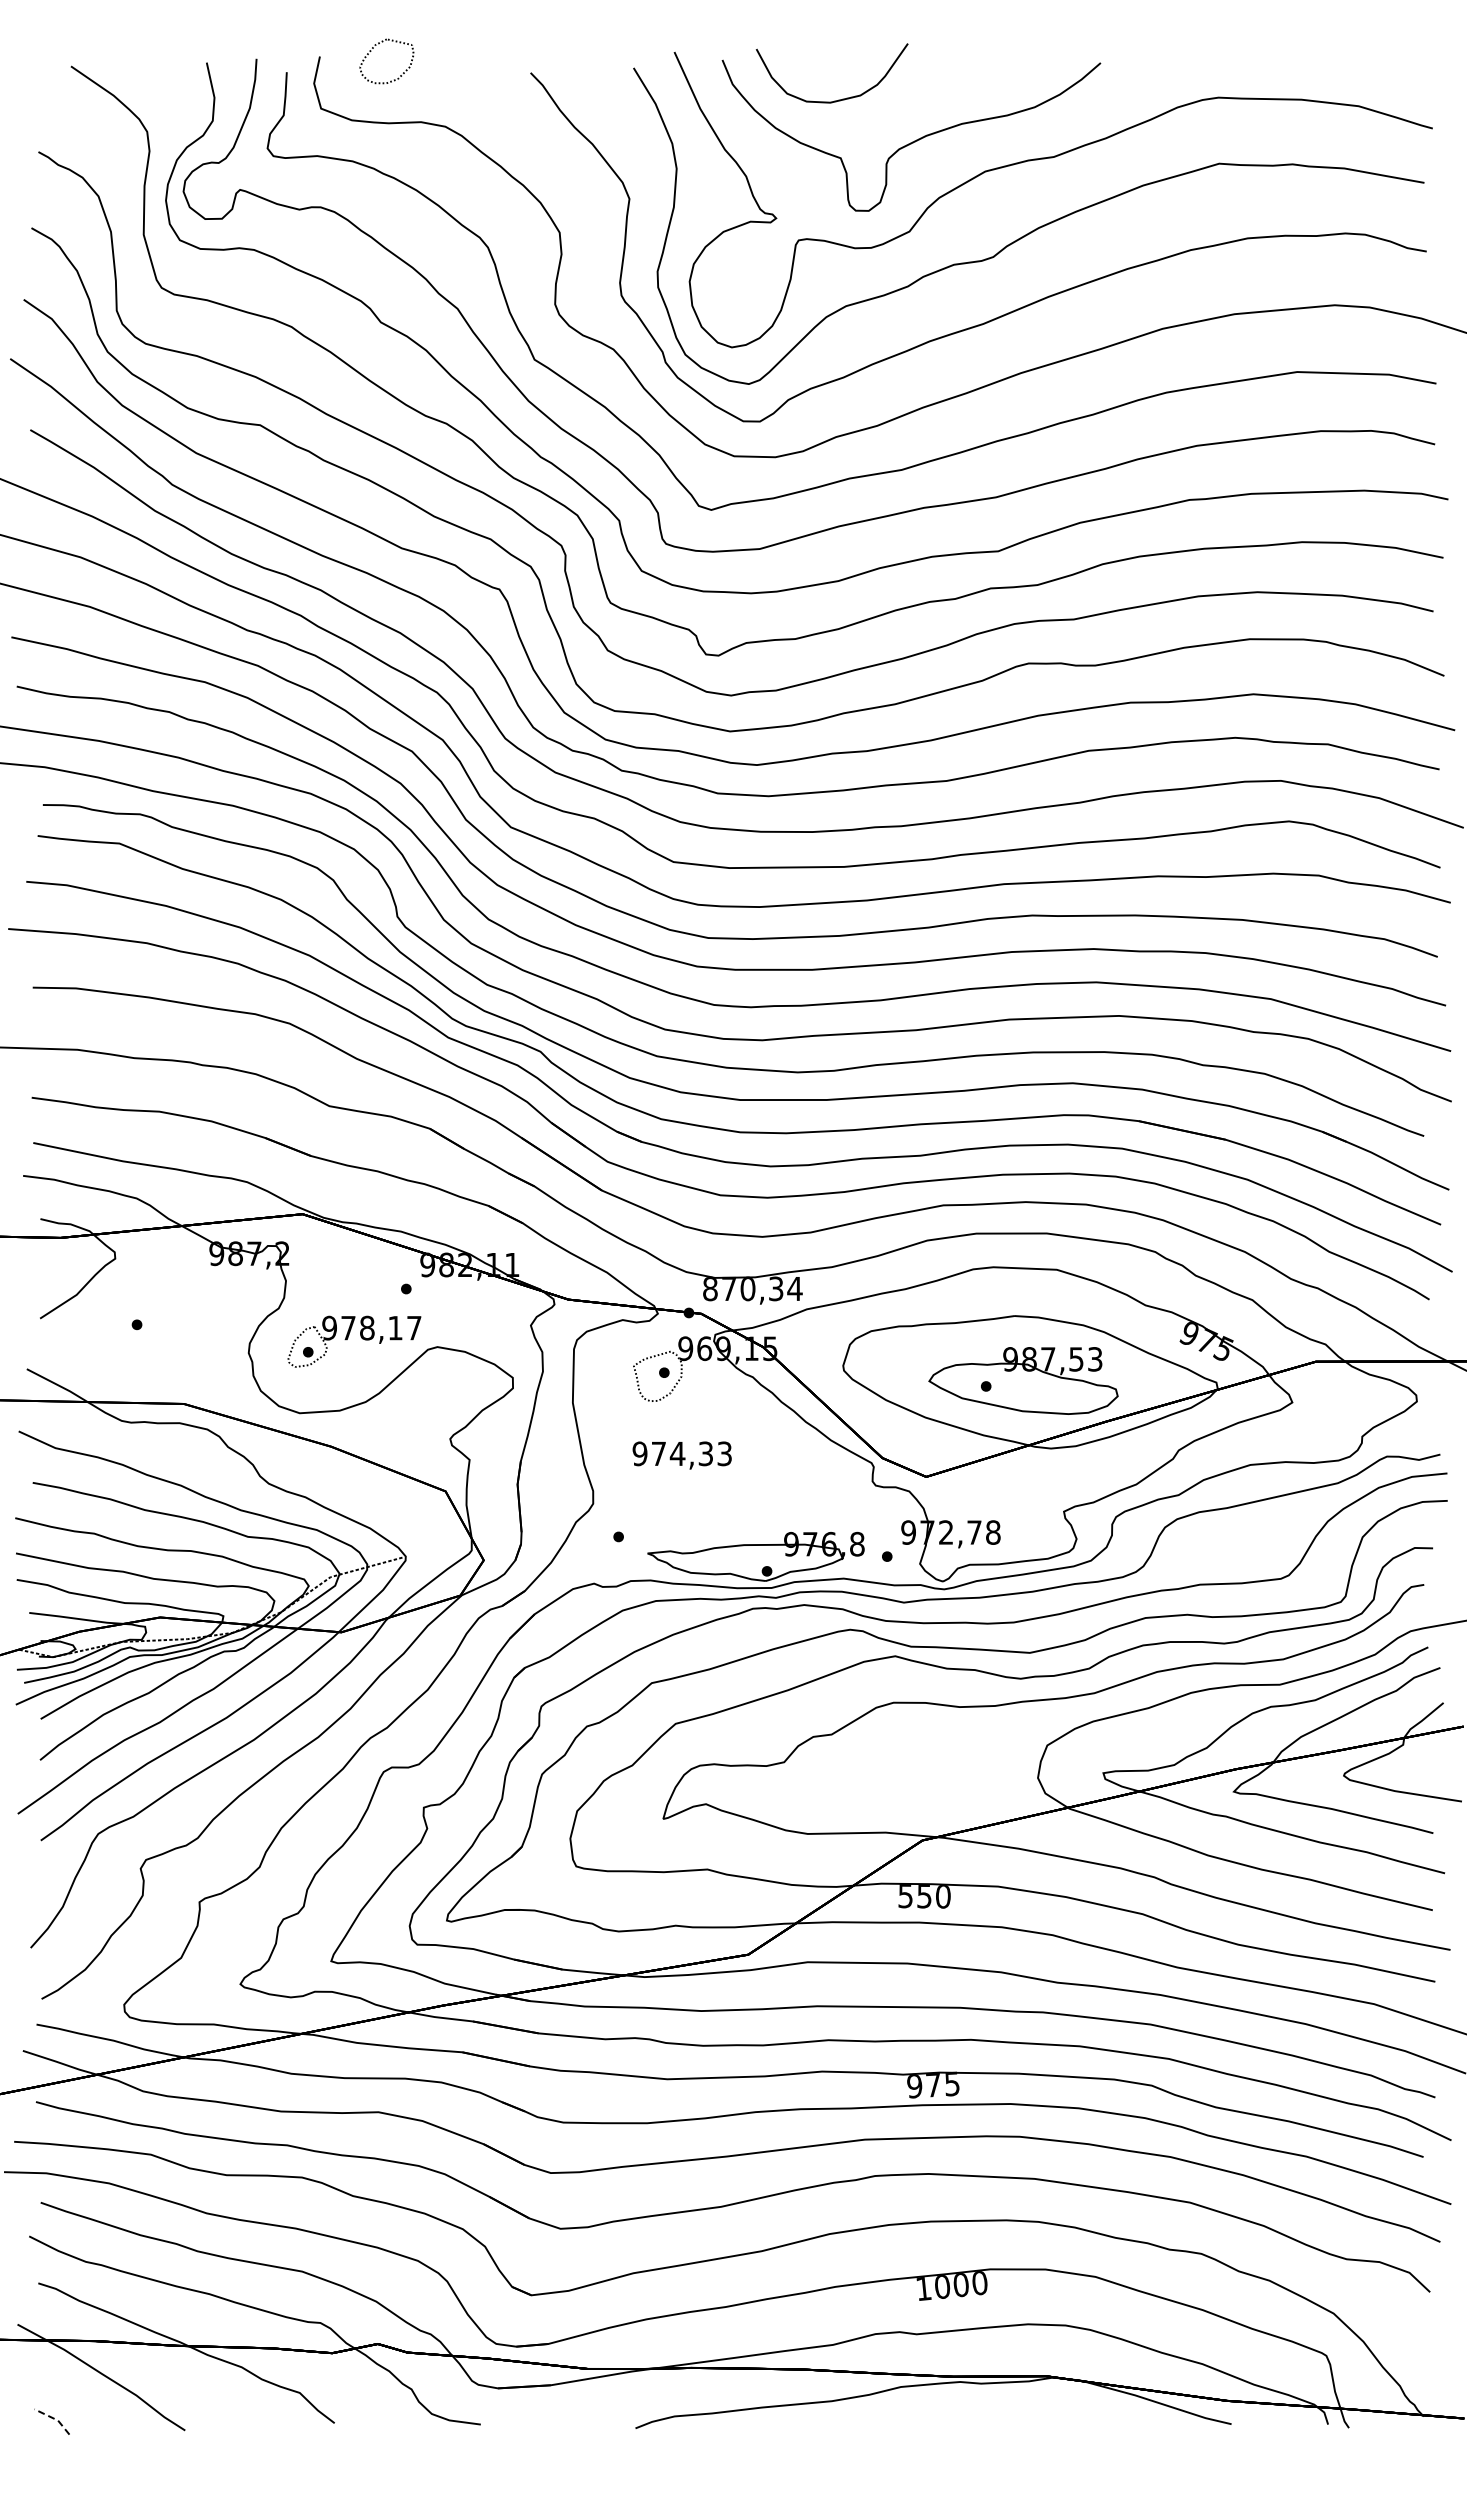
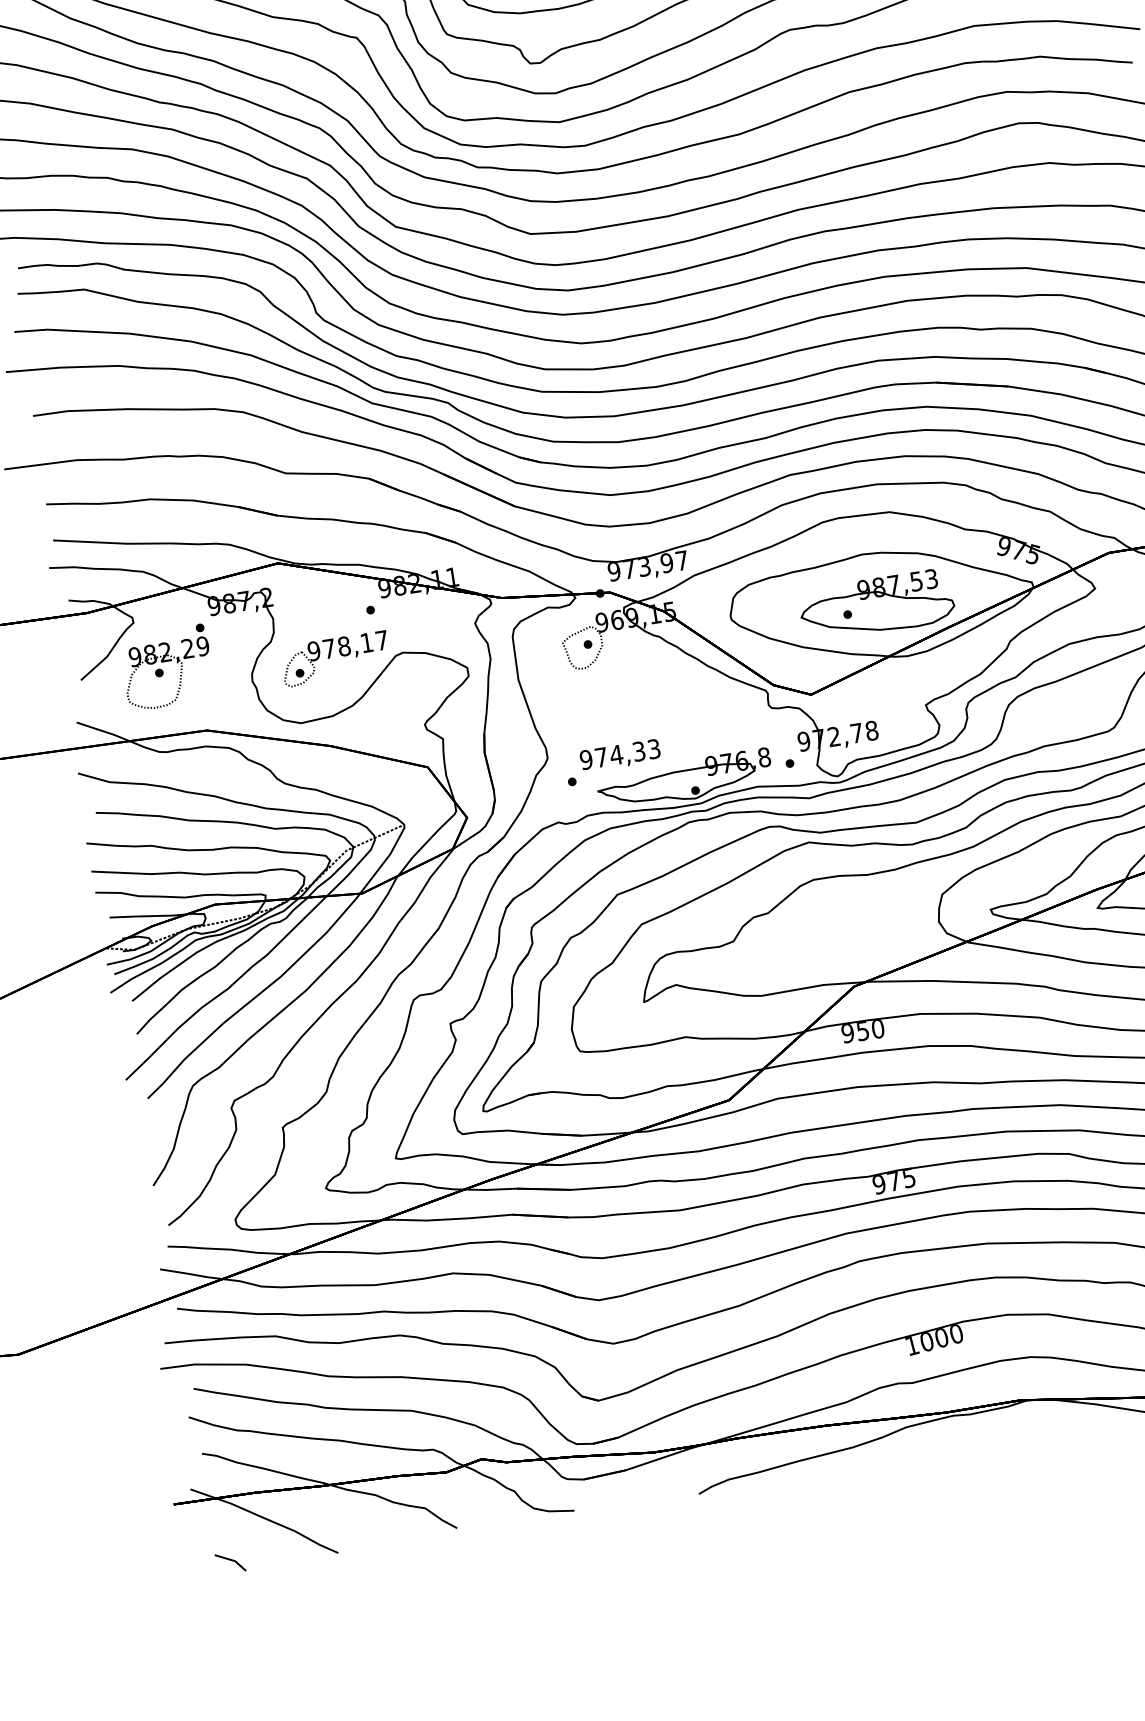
text: (752, 1288) -> (647, 565), 870,34 -> 973,97
part: (147, 1312) -> (166, 661), added
text: (681, 1455) -> (619, 755), moved
text: (905, 1896) -> (847, 1033), 550 -> 950
line: (54, 2418) -> (232, 1559), dashed -> solid

